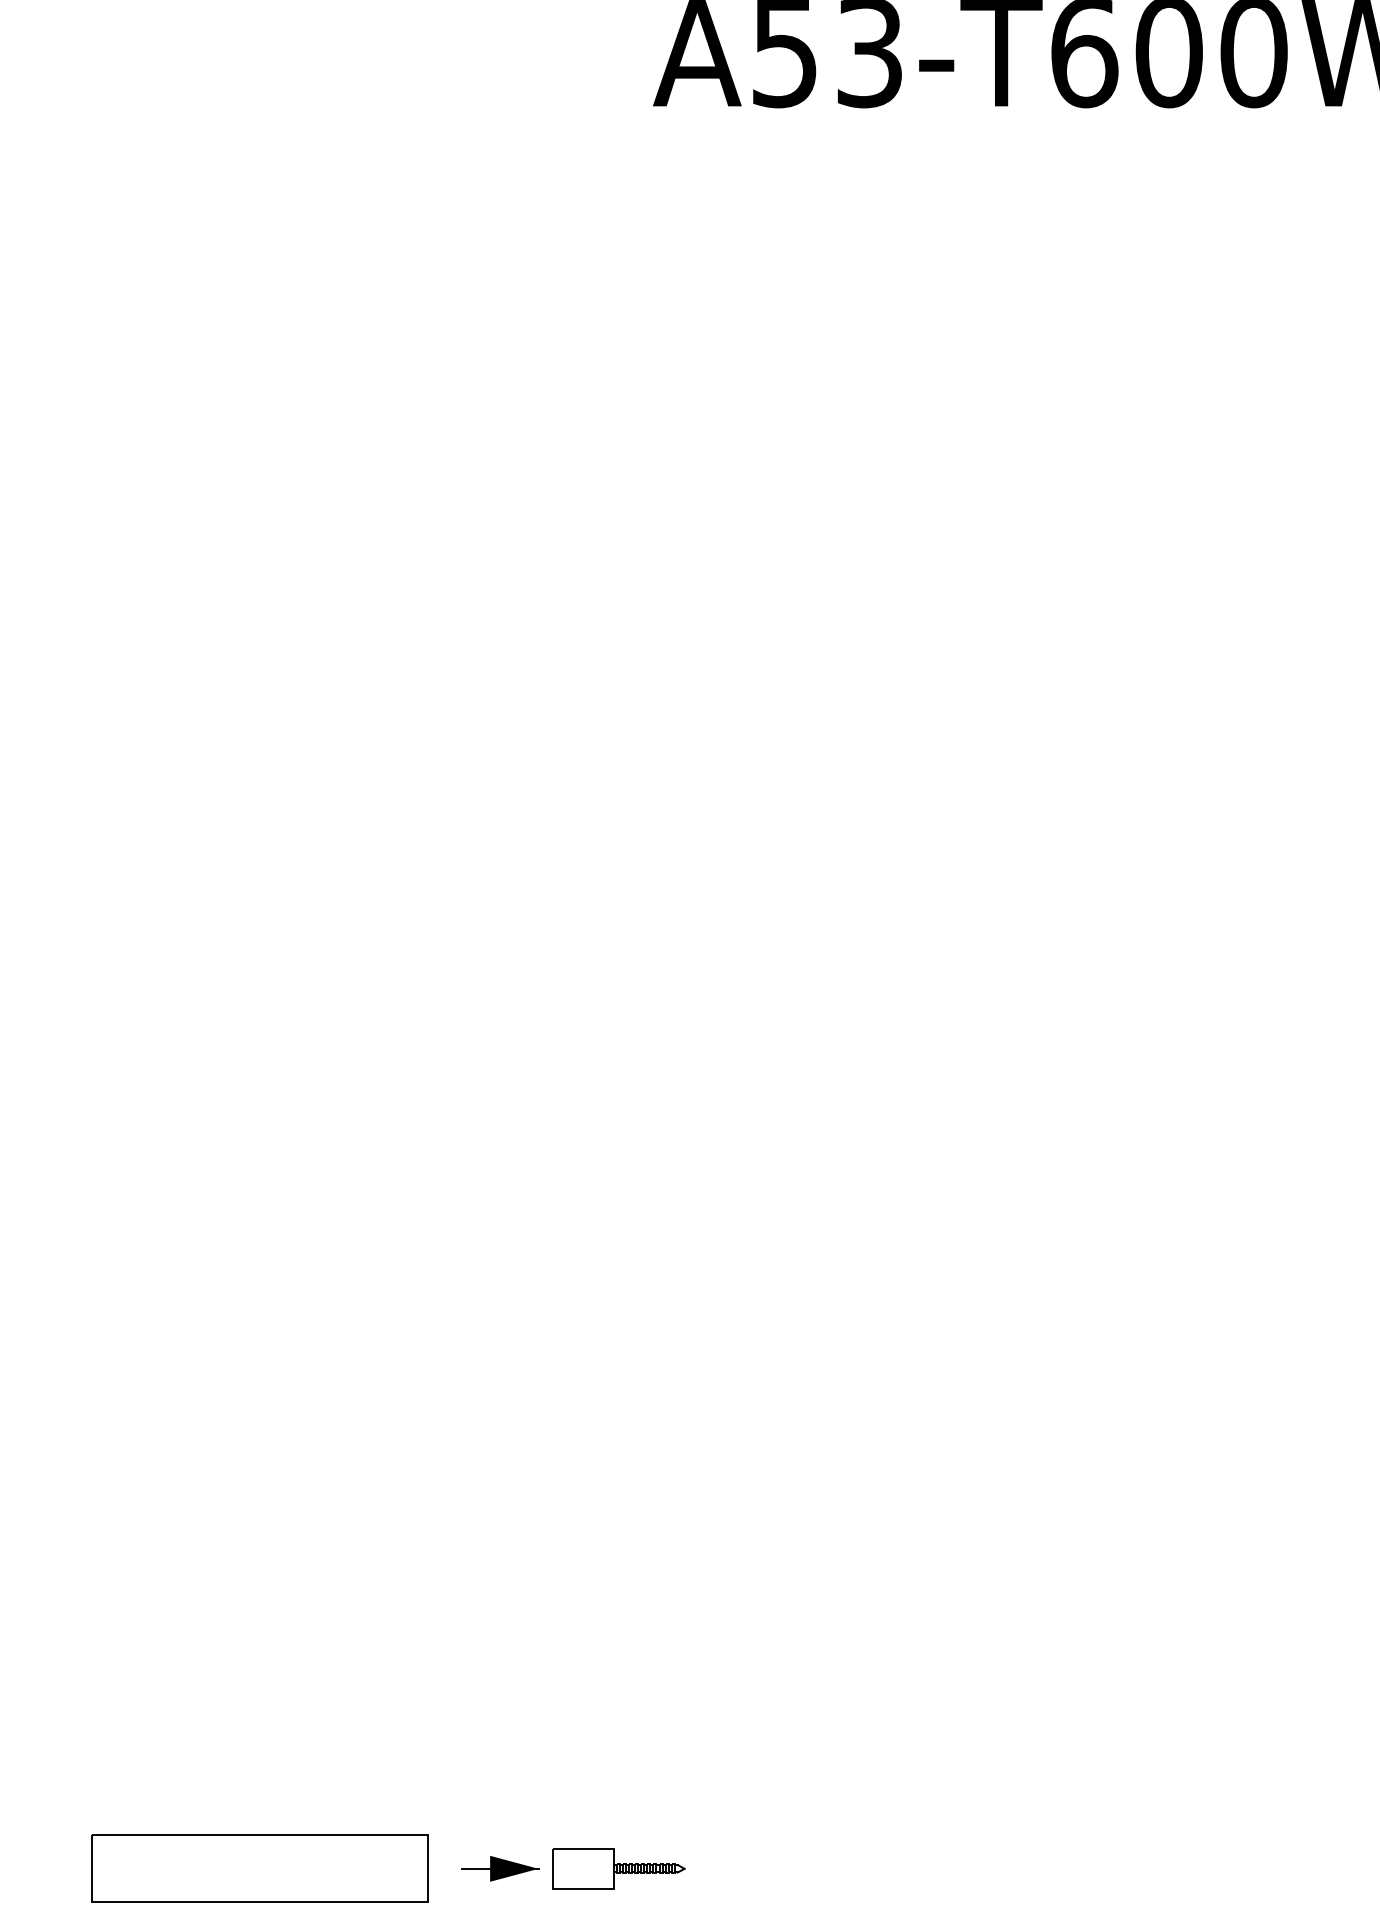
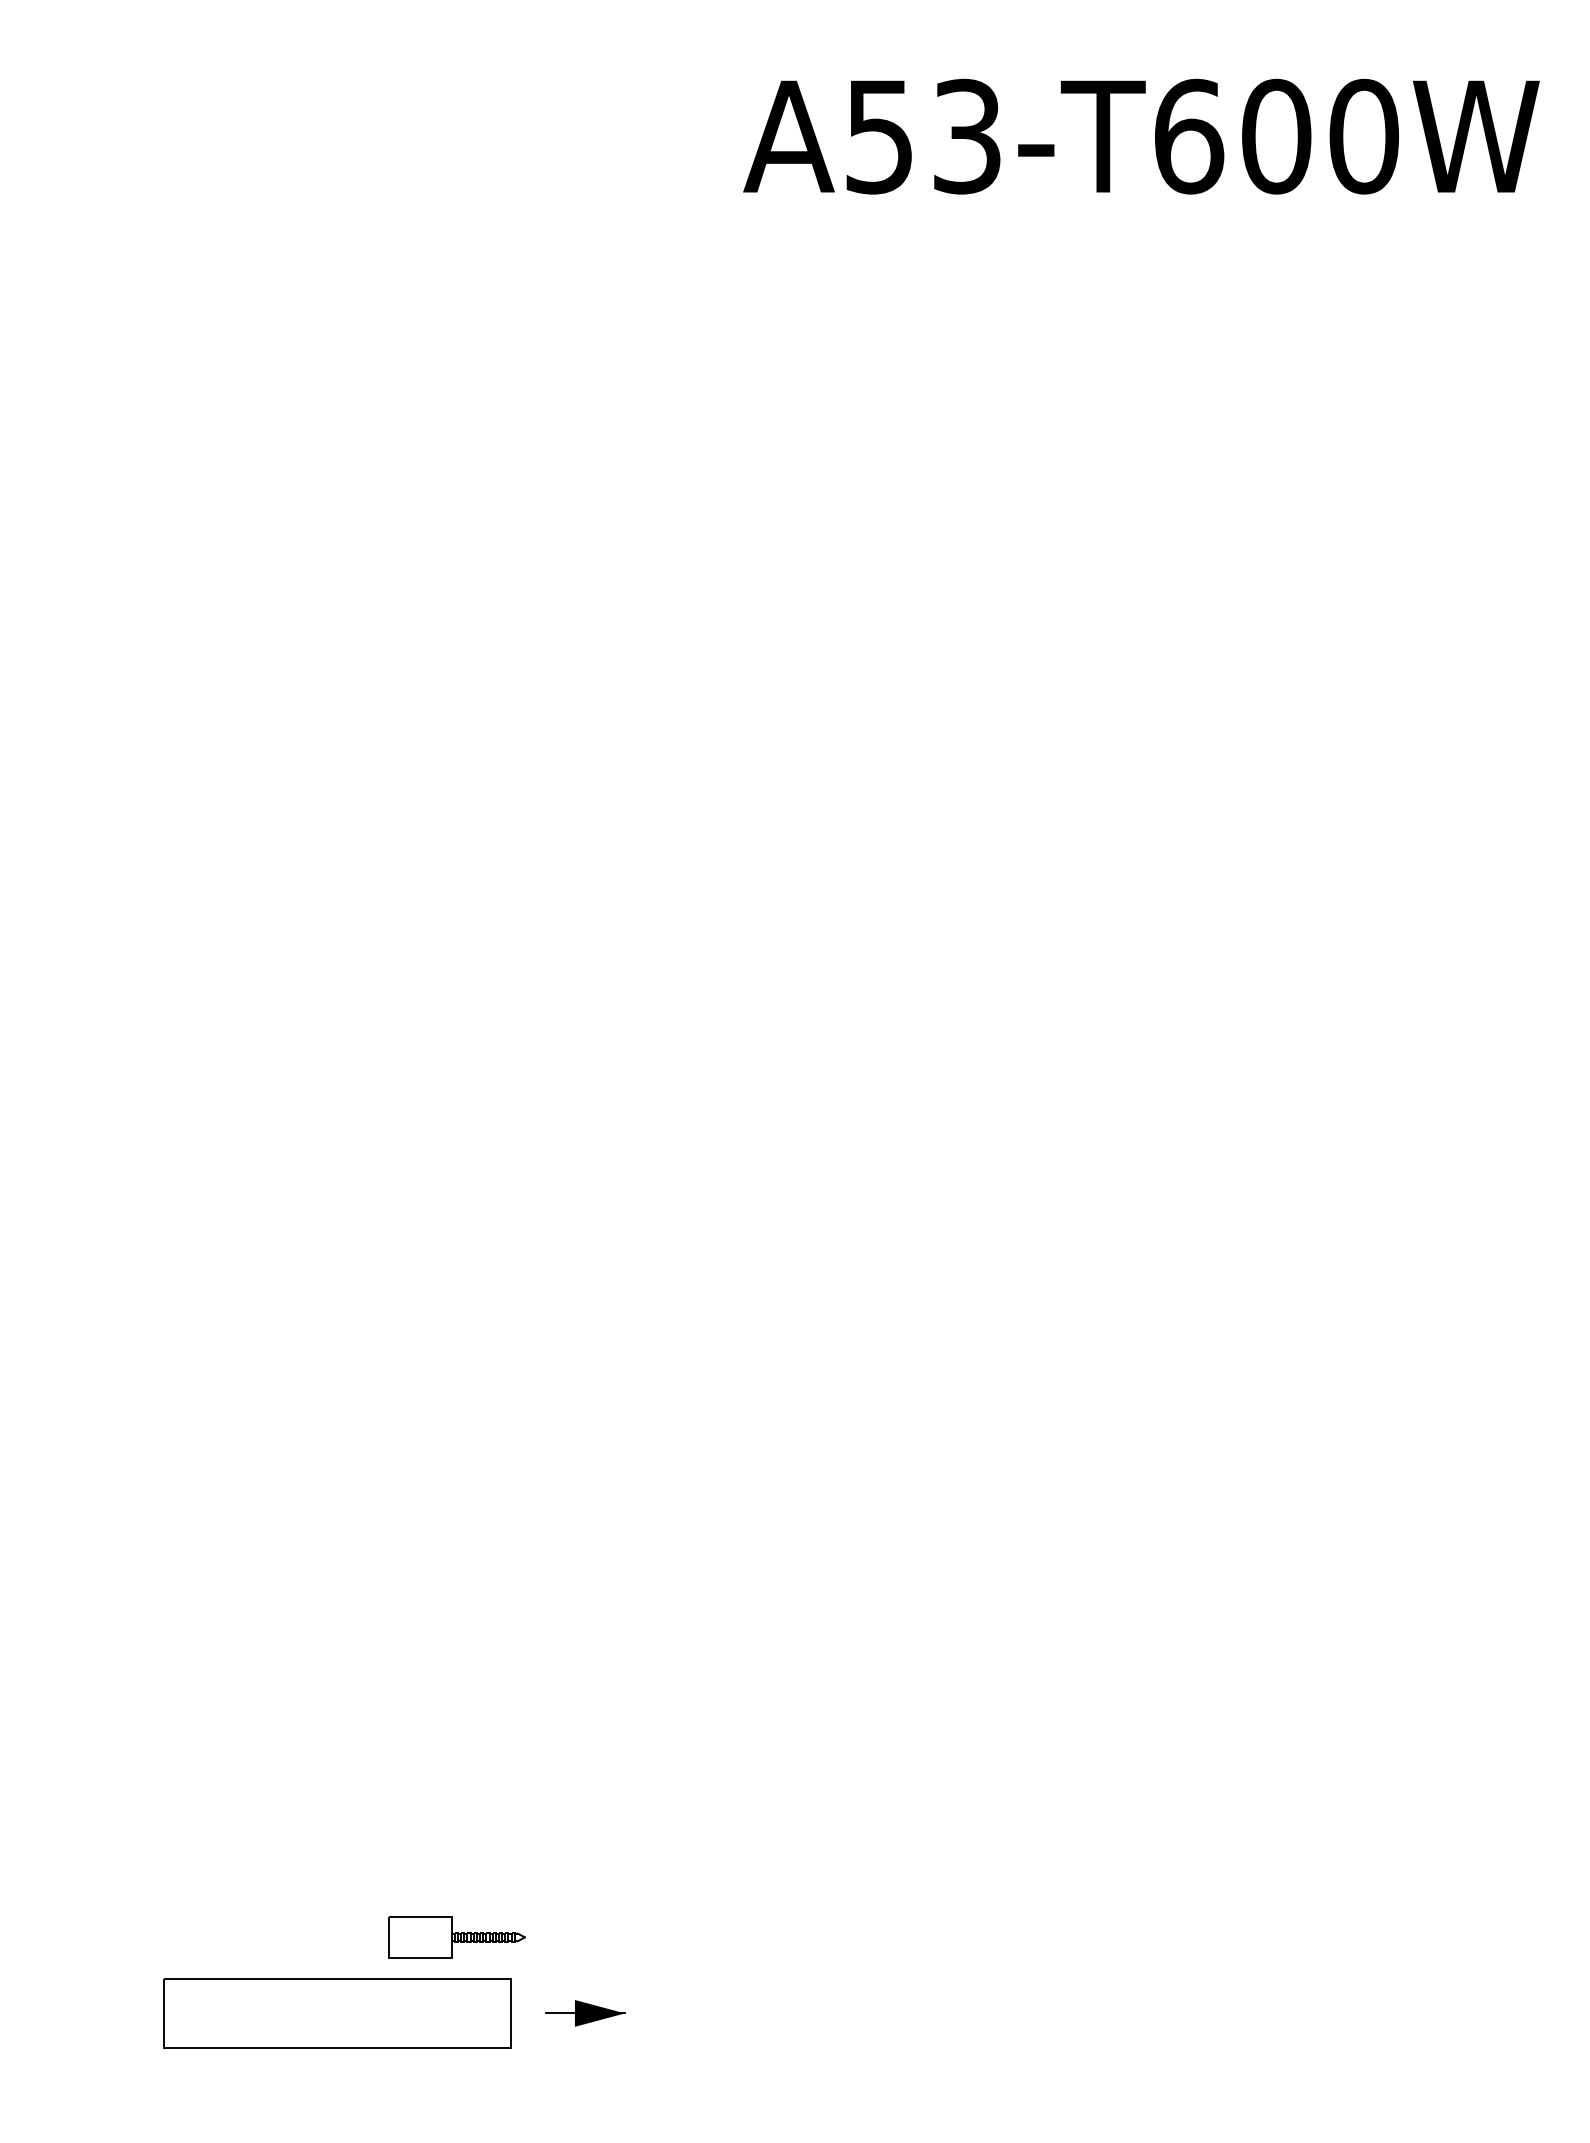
part: (618, 1868) -> (456, 1937), moved

